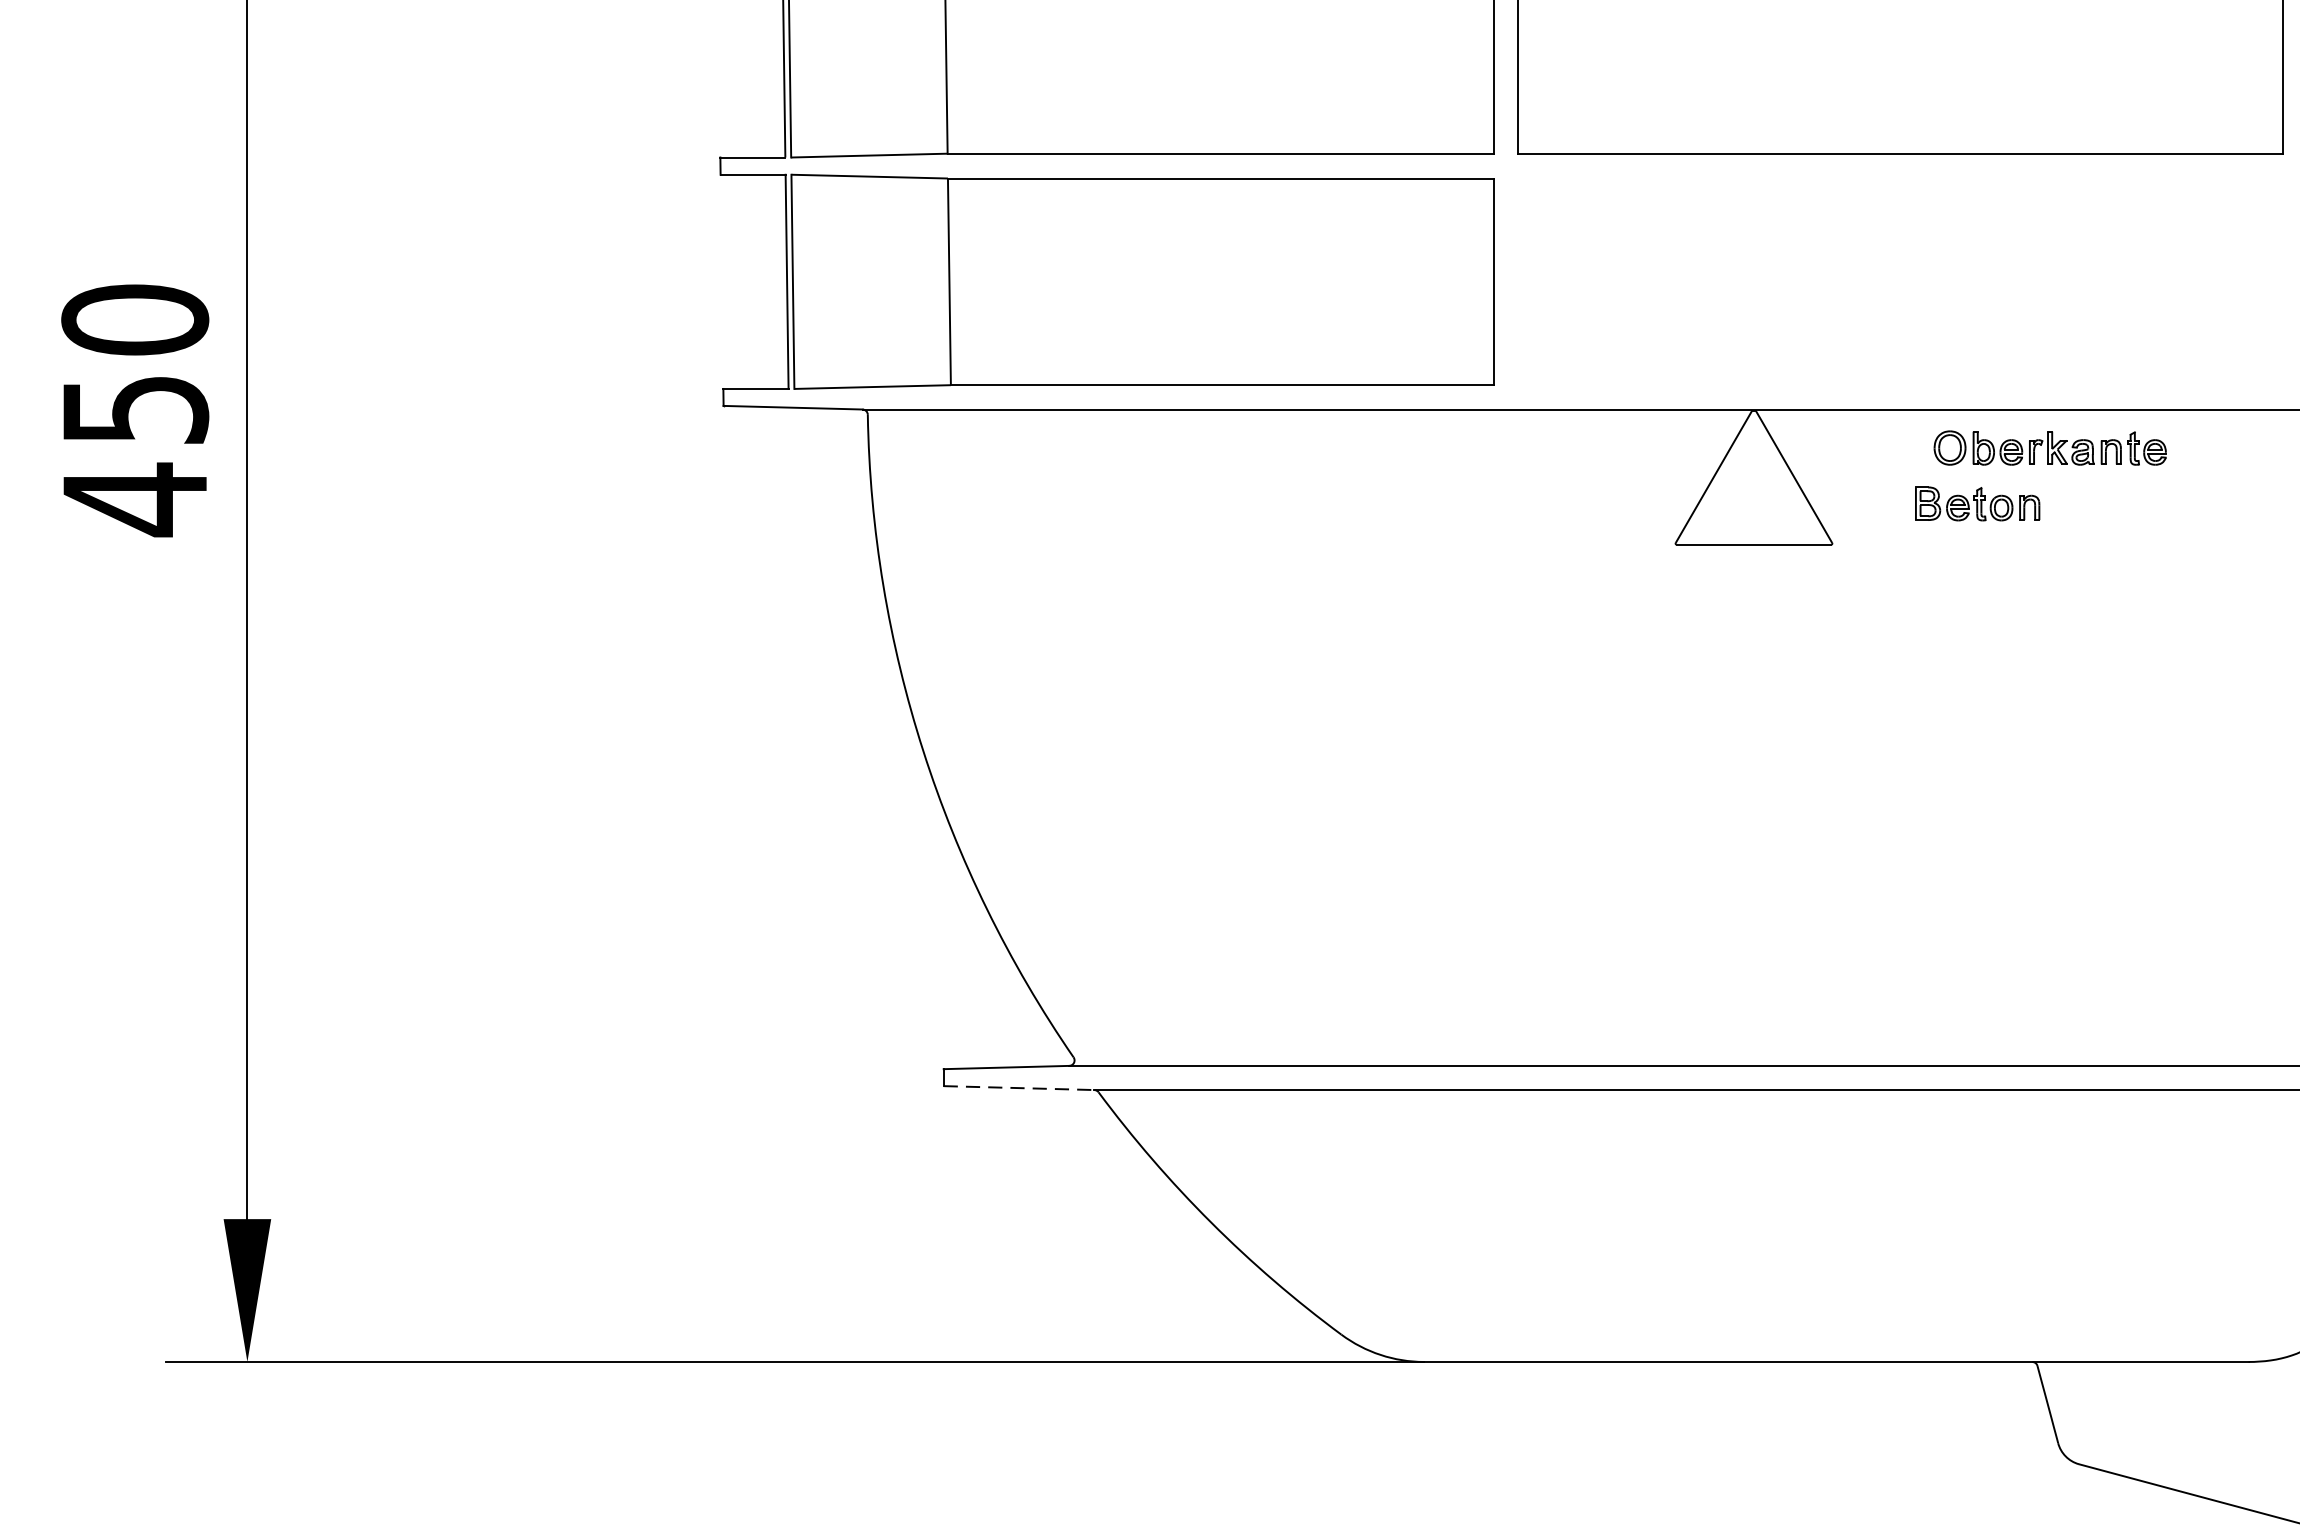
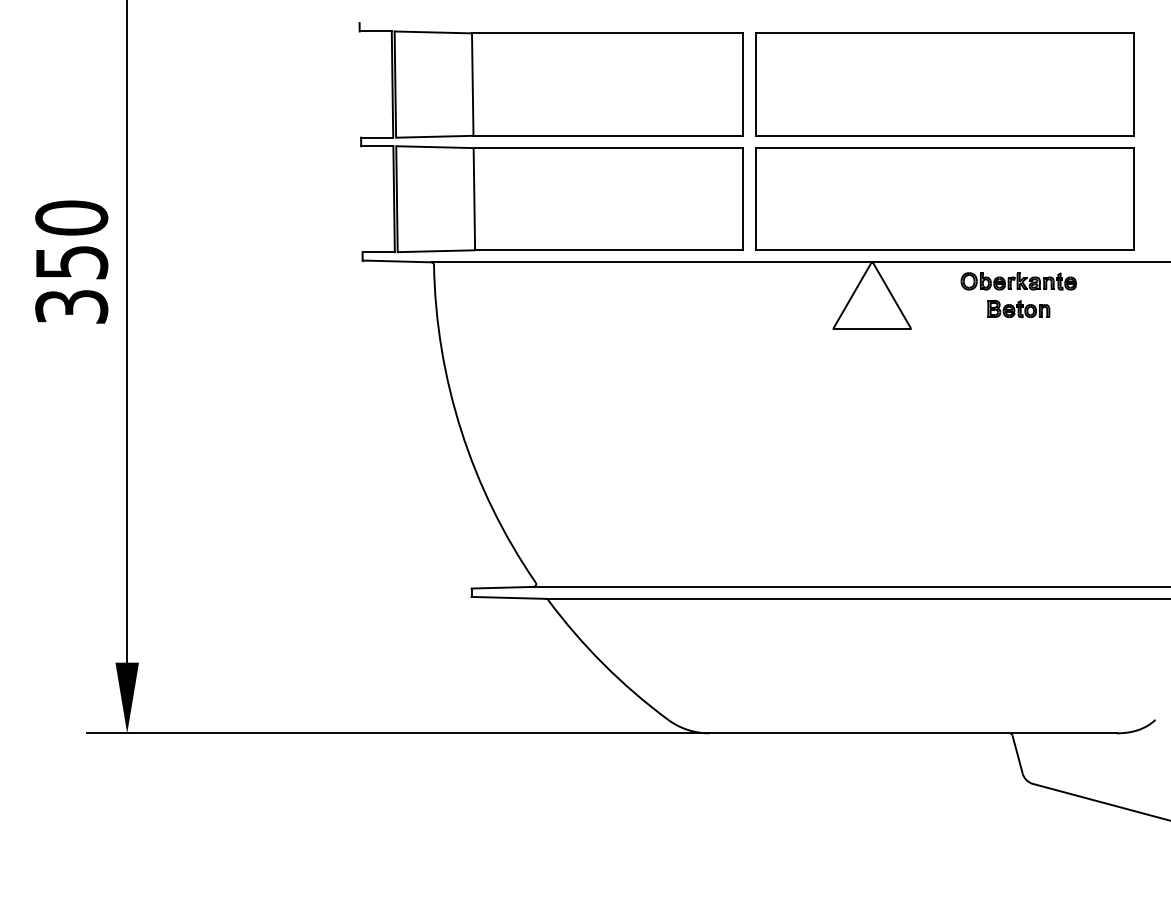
part: (1900, 280) -> (944, 198), added
text: (134, 498) -> (71, 306), 450 -> 350
part: (1976, 504) -> (1018, 309), moved
line: (1020, 1087) -> (509, 597), dashed -> solid

